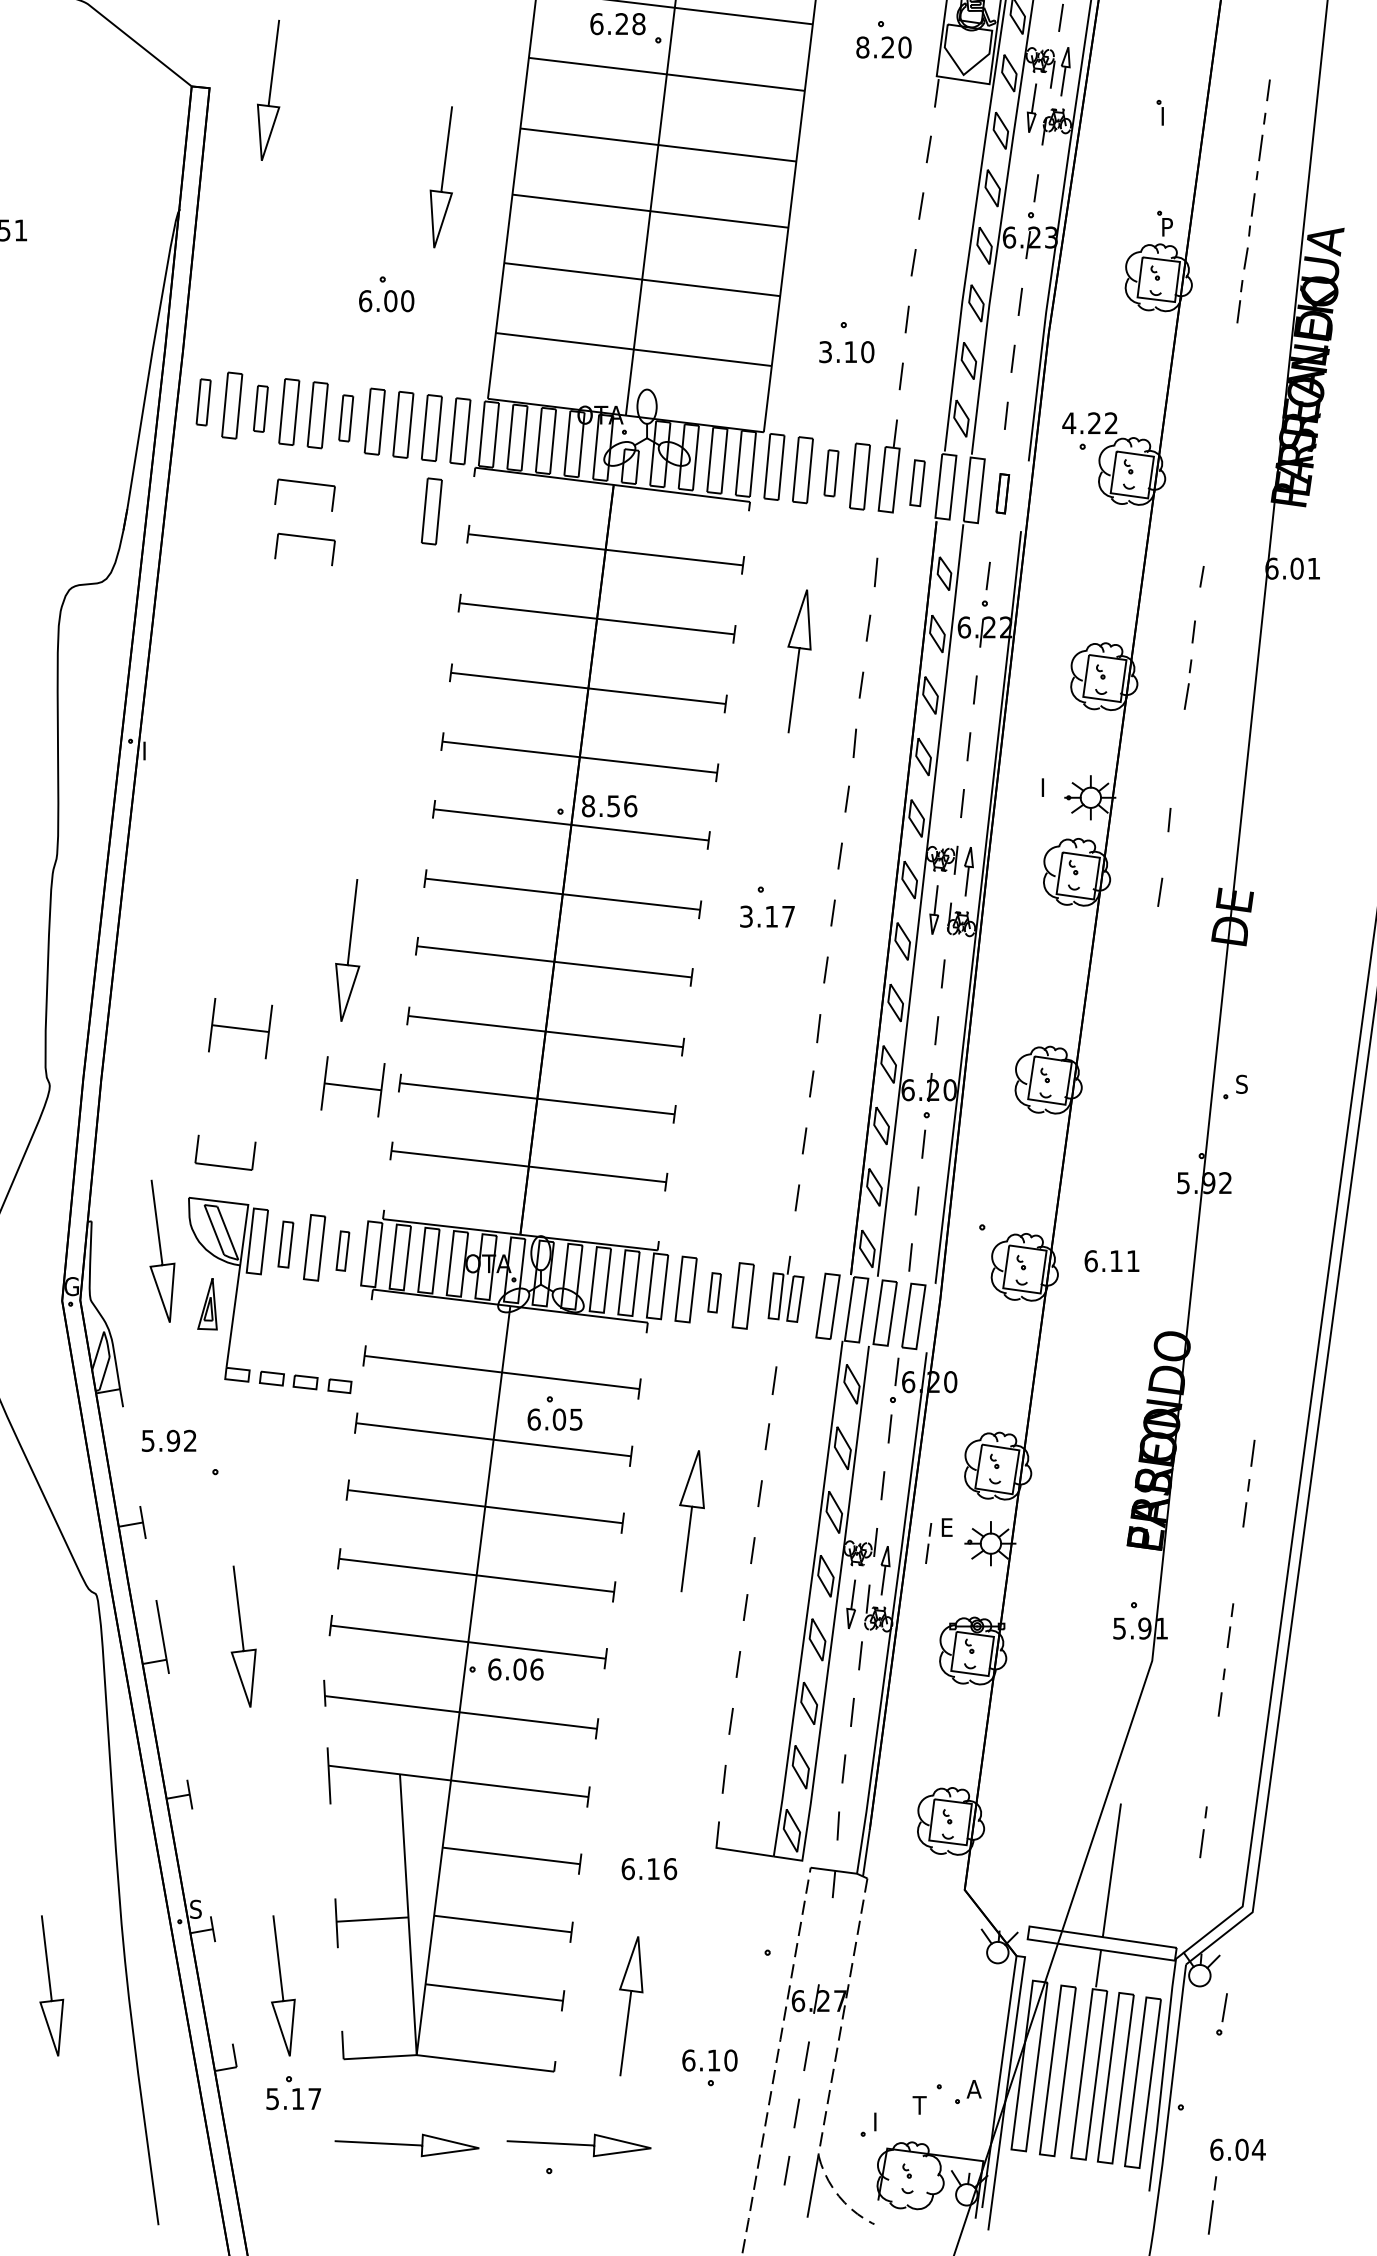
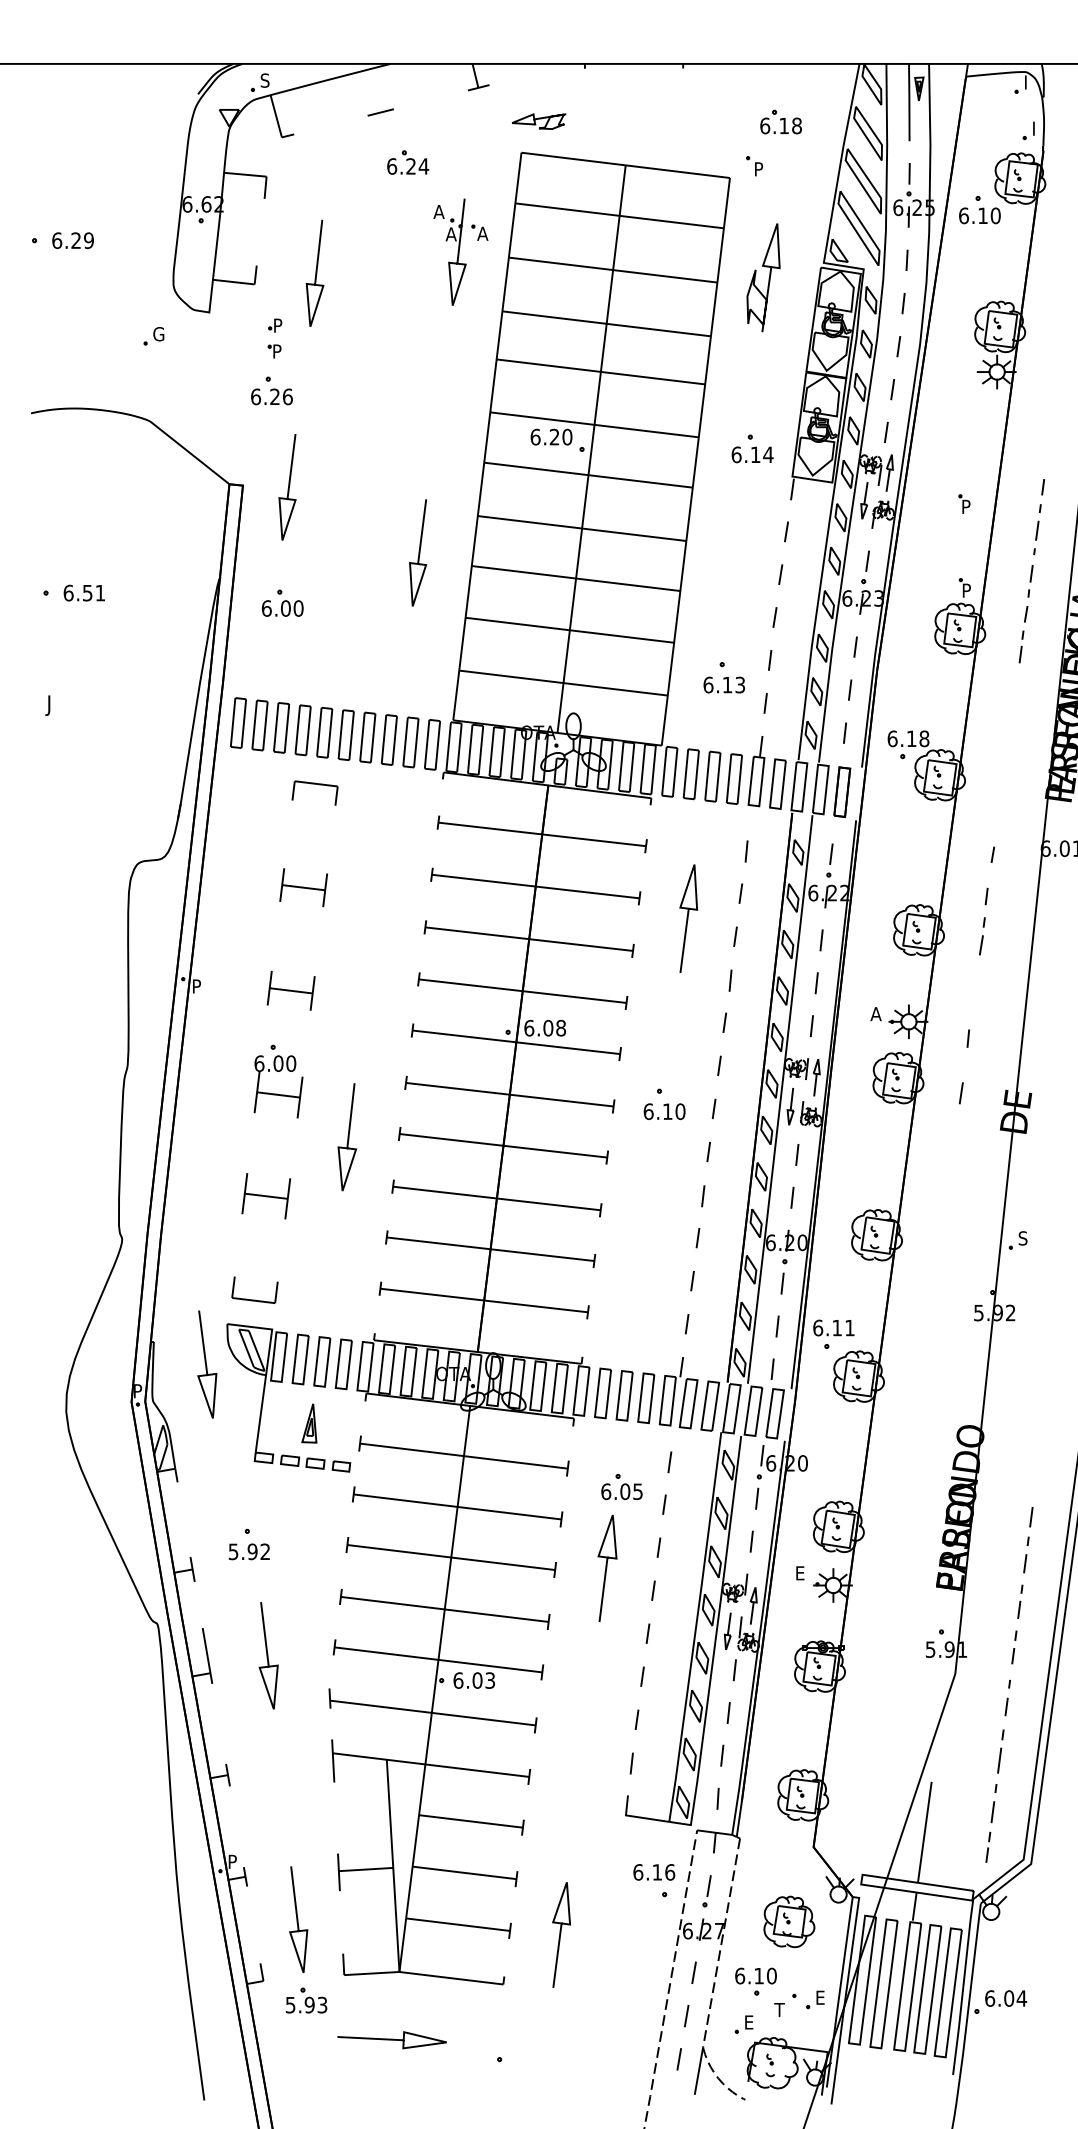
text: (639, 24) -> (567, 437), 6.28 -> 6.20
text: (883, 47) -> (752, 454), 8.20 -> 6.14
text: (1168, 111) -> (967, 503), I -> P
part: (386, 293) -> (282, 602), moved
text: (846, 351) -> (724, 684), 3.10 -> 6.13
part: (203, 401) -> (238, 722), size x1.43
part: (260, 408) -> (281, 727), size x1.43
part: (345, 417) -> (345, 734), size x1.43
text: (1090, 422) -> (908, 738), 4.22 -> 6.18
part: (830, 473) -> (712, 776), size x1.43
part: (916, 482) -> (777, 783), size x1.43
part: (1002, 492) -> (842, 791), size x1.67
part: (431, 511) -> (410, 805), removed
part: (304, 537) -> (314, 825), removed
part: (289, 620) -> (303, 887), added
text: (149, 747) -> (197, 983), I -> P
part: (272, 756) -> (290, 990), added
text: (1046, 788) -> (875, 1014), I -> A
text: (609, 805) -> (545, 1027), 8.56 -> 6.08
part: (256, 863) -> (278, 1071), added
text: (767, 916) -> (664, 1111), 3.17 -> 6.10
part: (353, 1087) -> (351, 1240), removed
part: (285, 1244) -> (300, 1359), size x1.43
part: (342, 1251) -> (343, 1364), size x1.67
text: (1111, 1260) -> (833, 1327), moved
text: (71, 1286) -> (138, 1391), G -> P
part: (785, 1289) -> (678, 1393), size x1.43
part: (714, 1292) -> (624, 1395), size x1.67
part: (207, 1304) -> (309, 1423), moved
part: (554, 1414) -> (621, 1487), moved
text: (167, 1440) -> (248, 1551), moved
line: (928, 1543) -> (988, 1847), moved
line: (1238, 1564) -> (1020, 1601), added
text: (537, 1669) -> (490, 1680), 6.06 -> 6.03
text: (649, 1869) -> (654, 1872), moved
text: (195, 1908) -> (232, 1861), S -> P
curve: (51, 1985) -> (123, 1919), removed
part: (932, 1988) -> (789, 1921), added
part: (1221, 2014) -> (706, 1891), moved
part: (709, 2067) -> (755, 1981), moved
text: (973, 2088) -> (820, 1997), A -> E
text: (305, 2098) -> (315, 2004), 5.17 -> 5.93
text: (881, 2121) -> (750, 2022), I -> E
curve: (578, 2145) -> (521, 2040), removed
text: (1238, 2149) -> (1006, 1998), moved
line: (1212, 2205) -> (1000, 1751), moved

